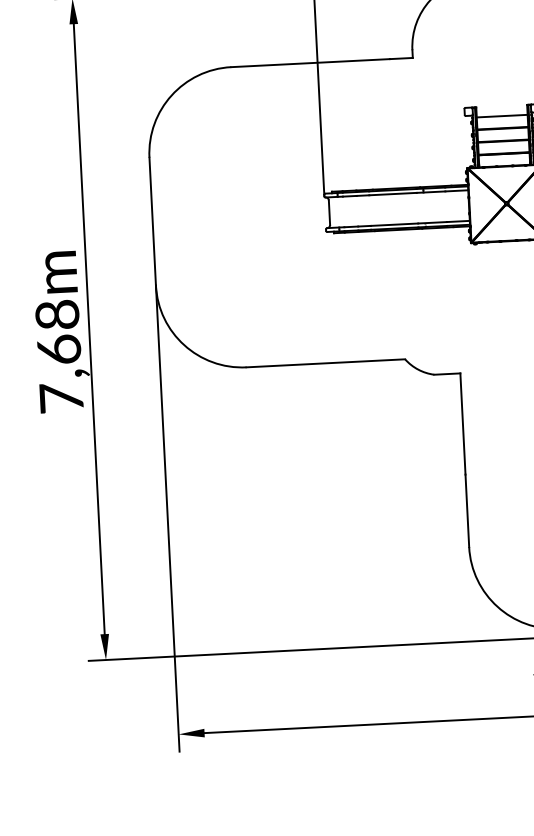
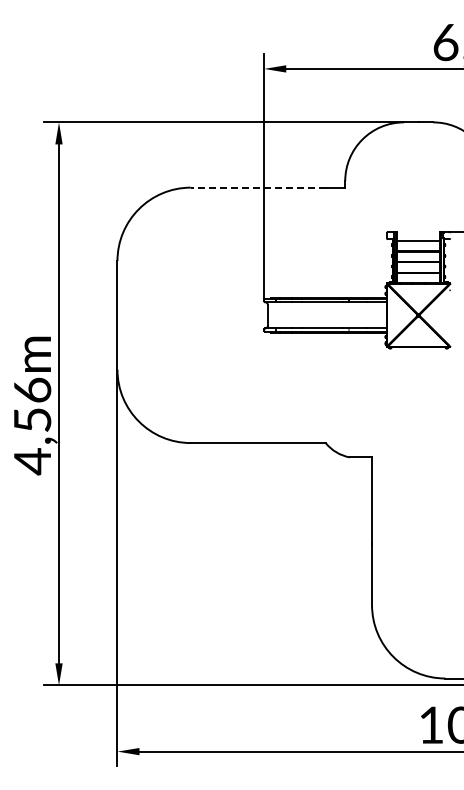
line: (309, 62) -> (257, 187), solid -> dashed
text: (59, 357) -> (32, 426), 7,68m -> 4,56m

